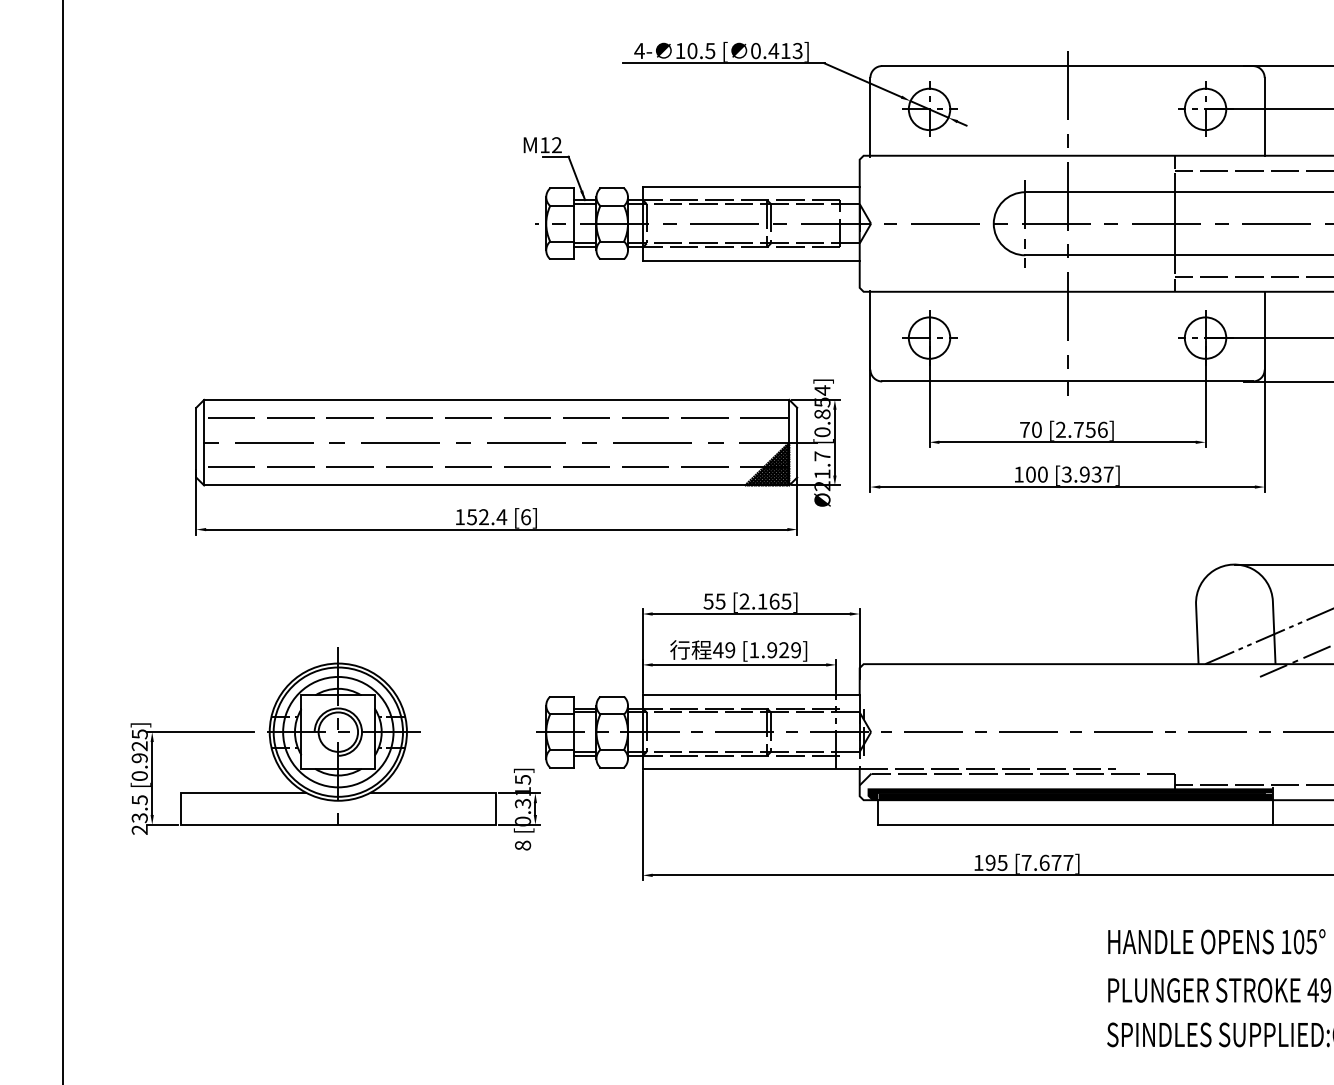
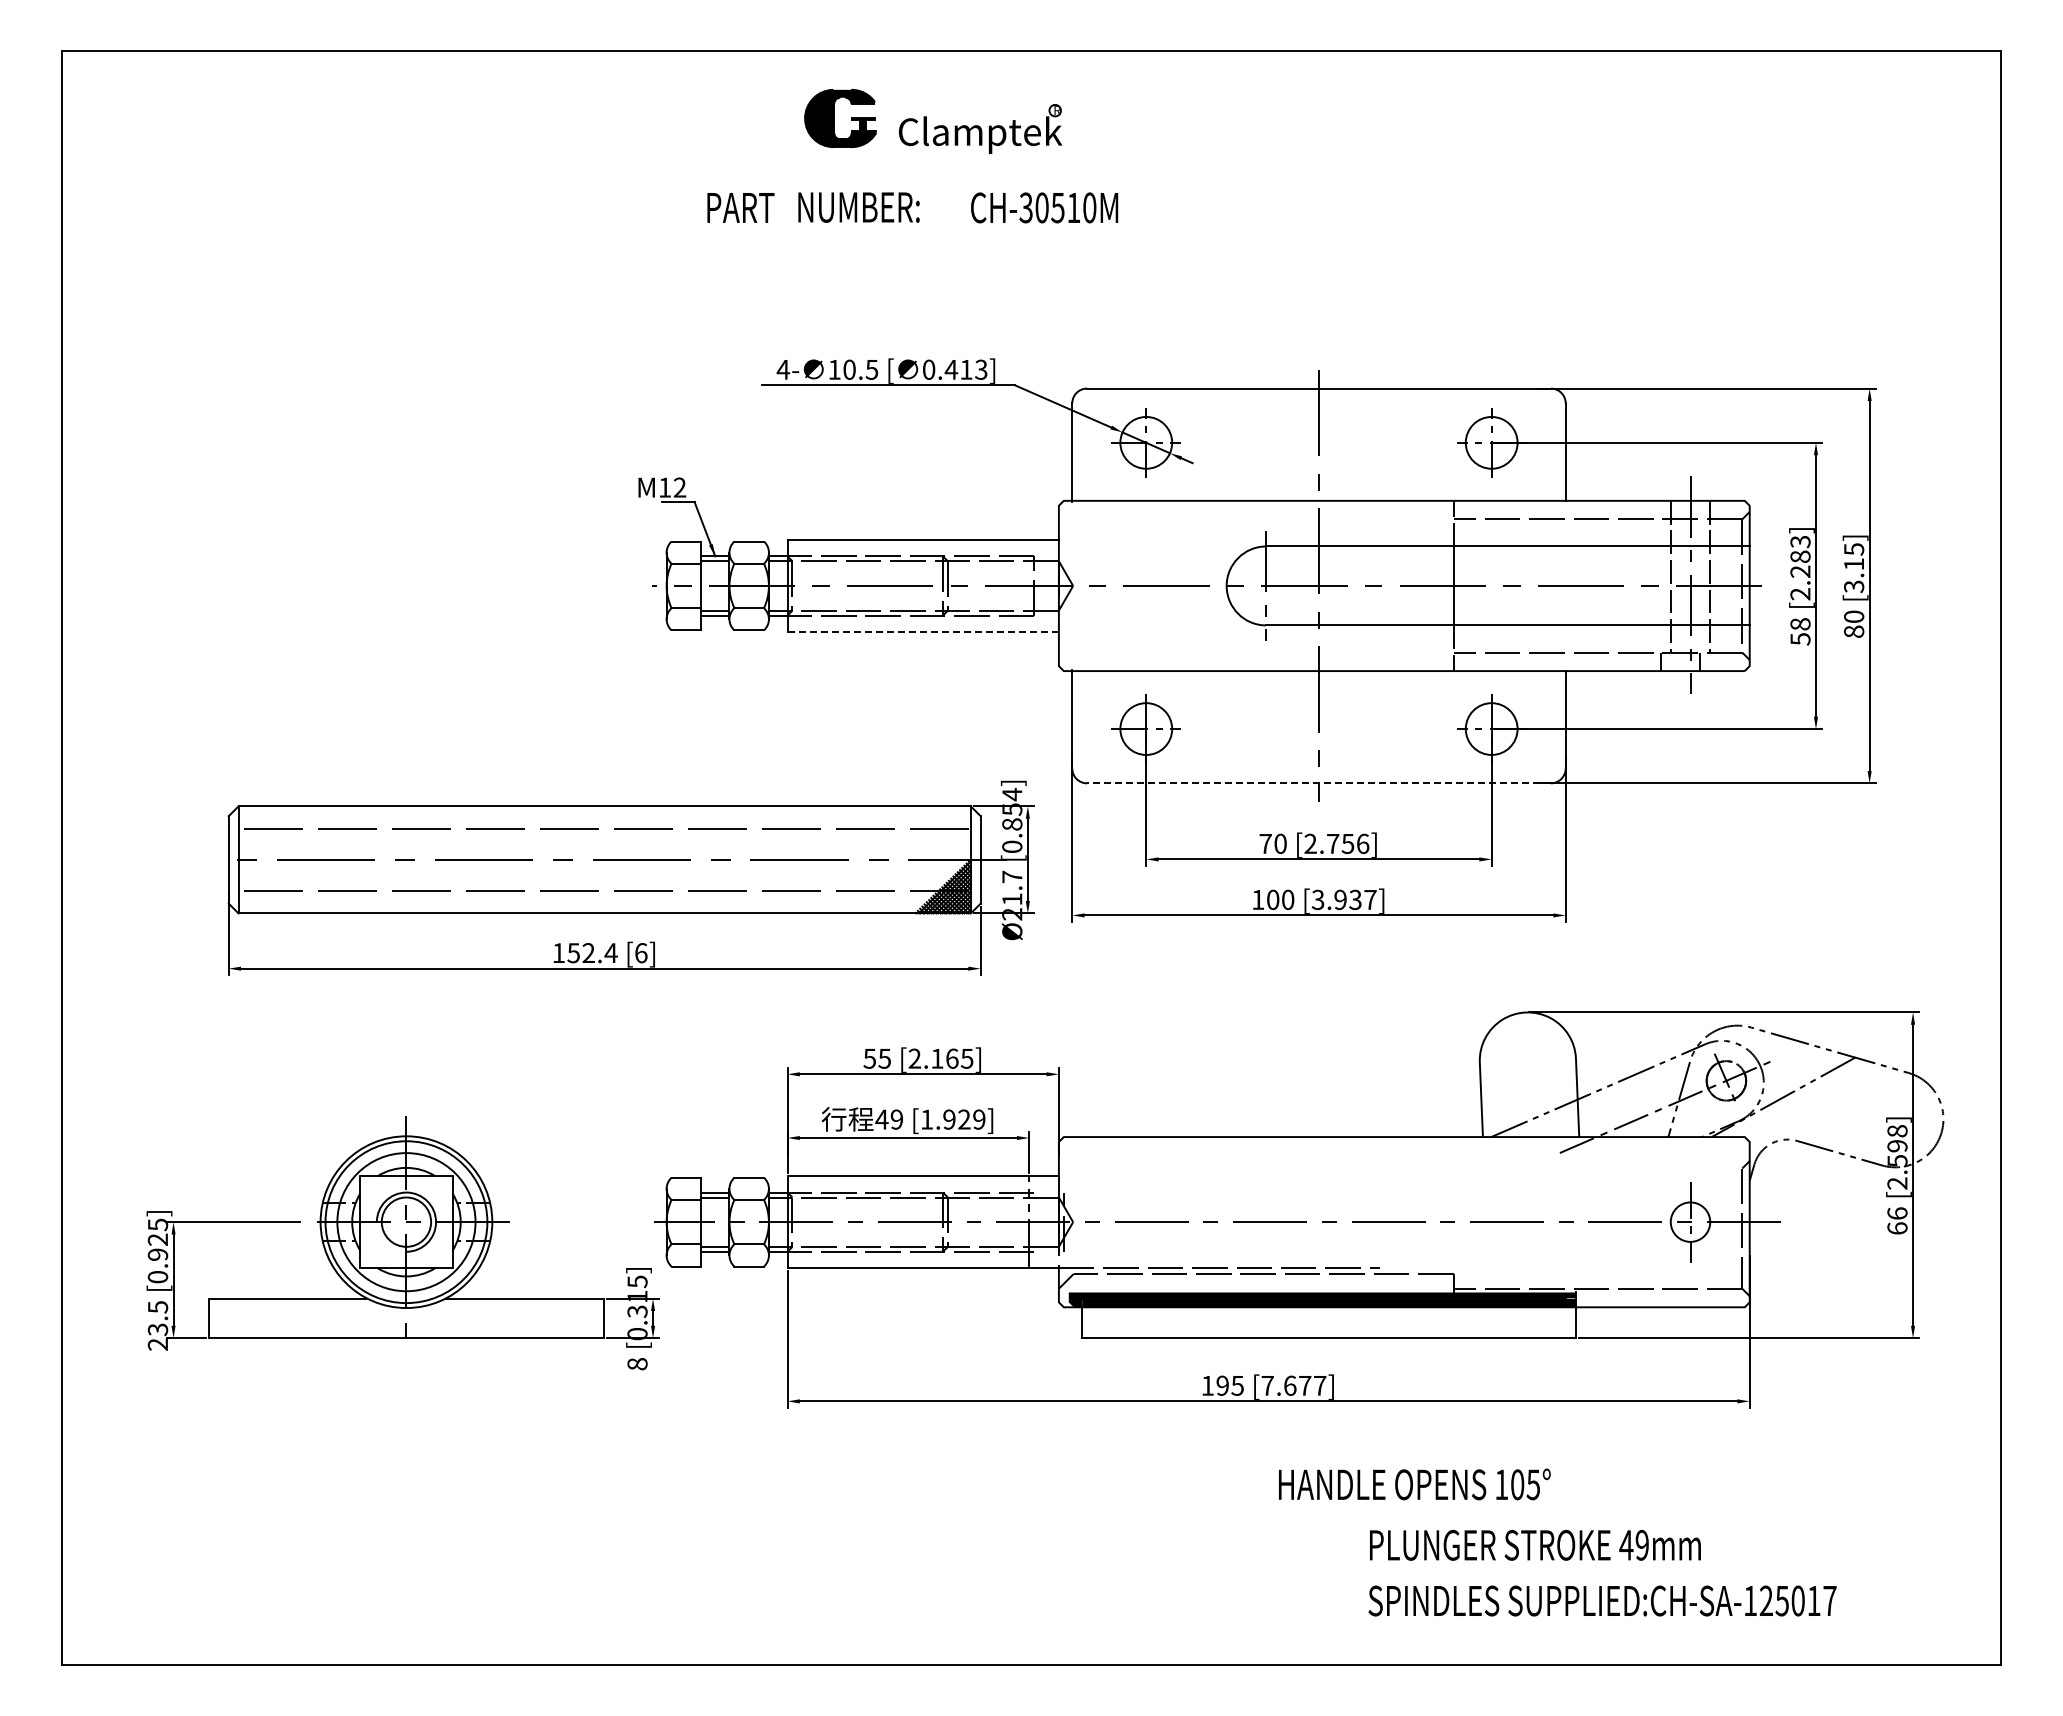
line: (751, 260) -> (923, 632), solid -> dashed
line: (1067, 381) -> (1318, 783), solid -> dashed
text: (1216, 941) -> (1414, 1484), moved

